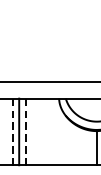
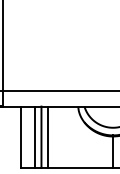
line: (12, 132) -> (35, 137), dashed -> solid
line: (25, 132) -> (47, 137), dashed -> solid

